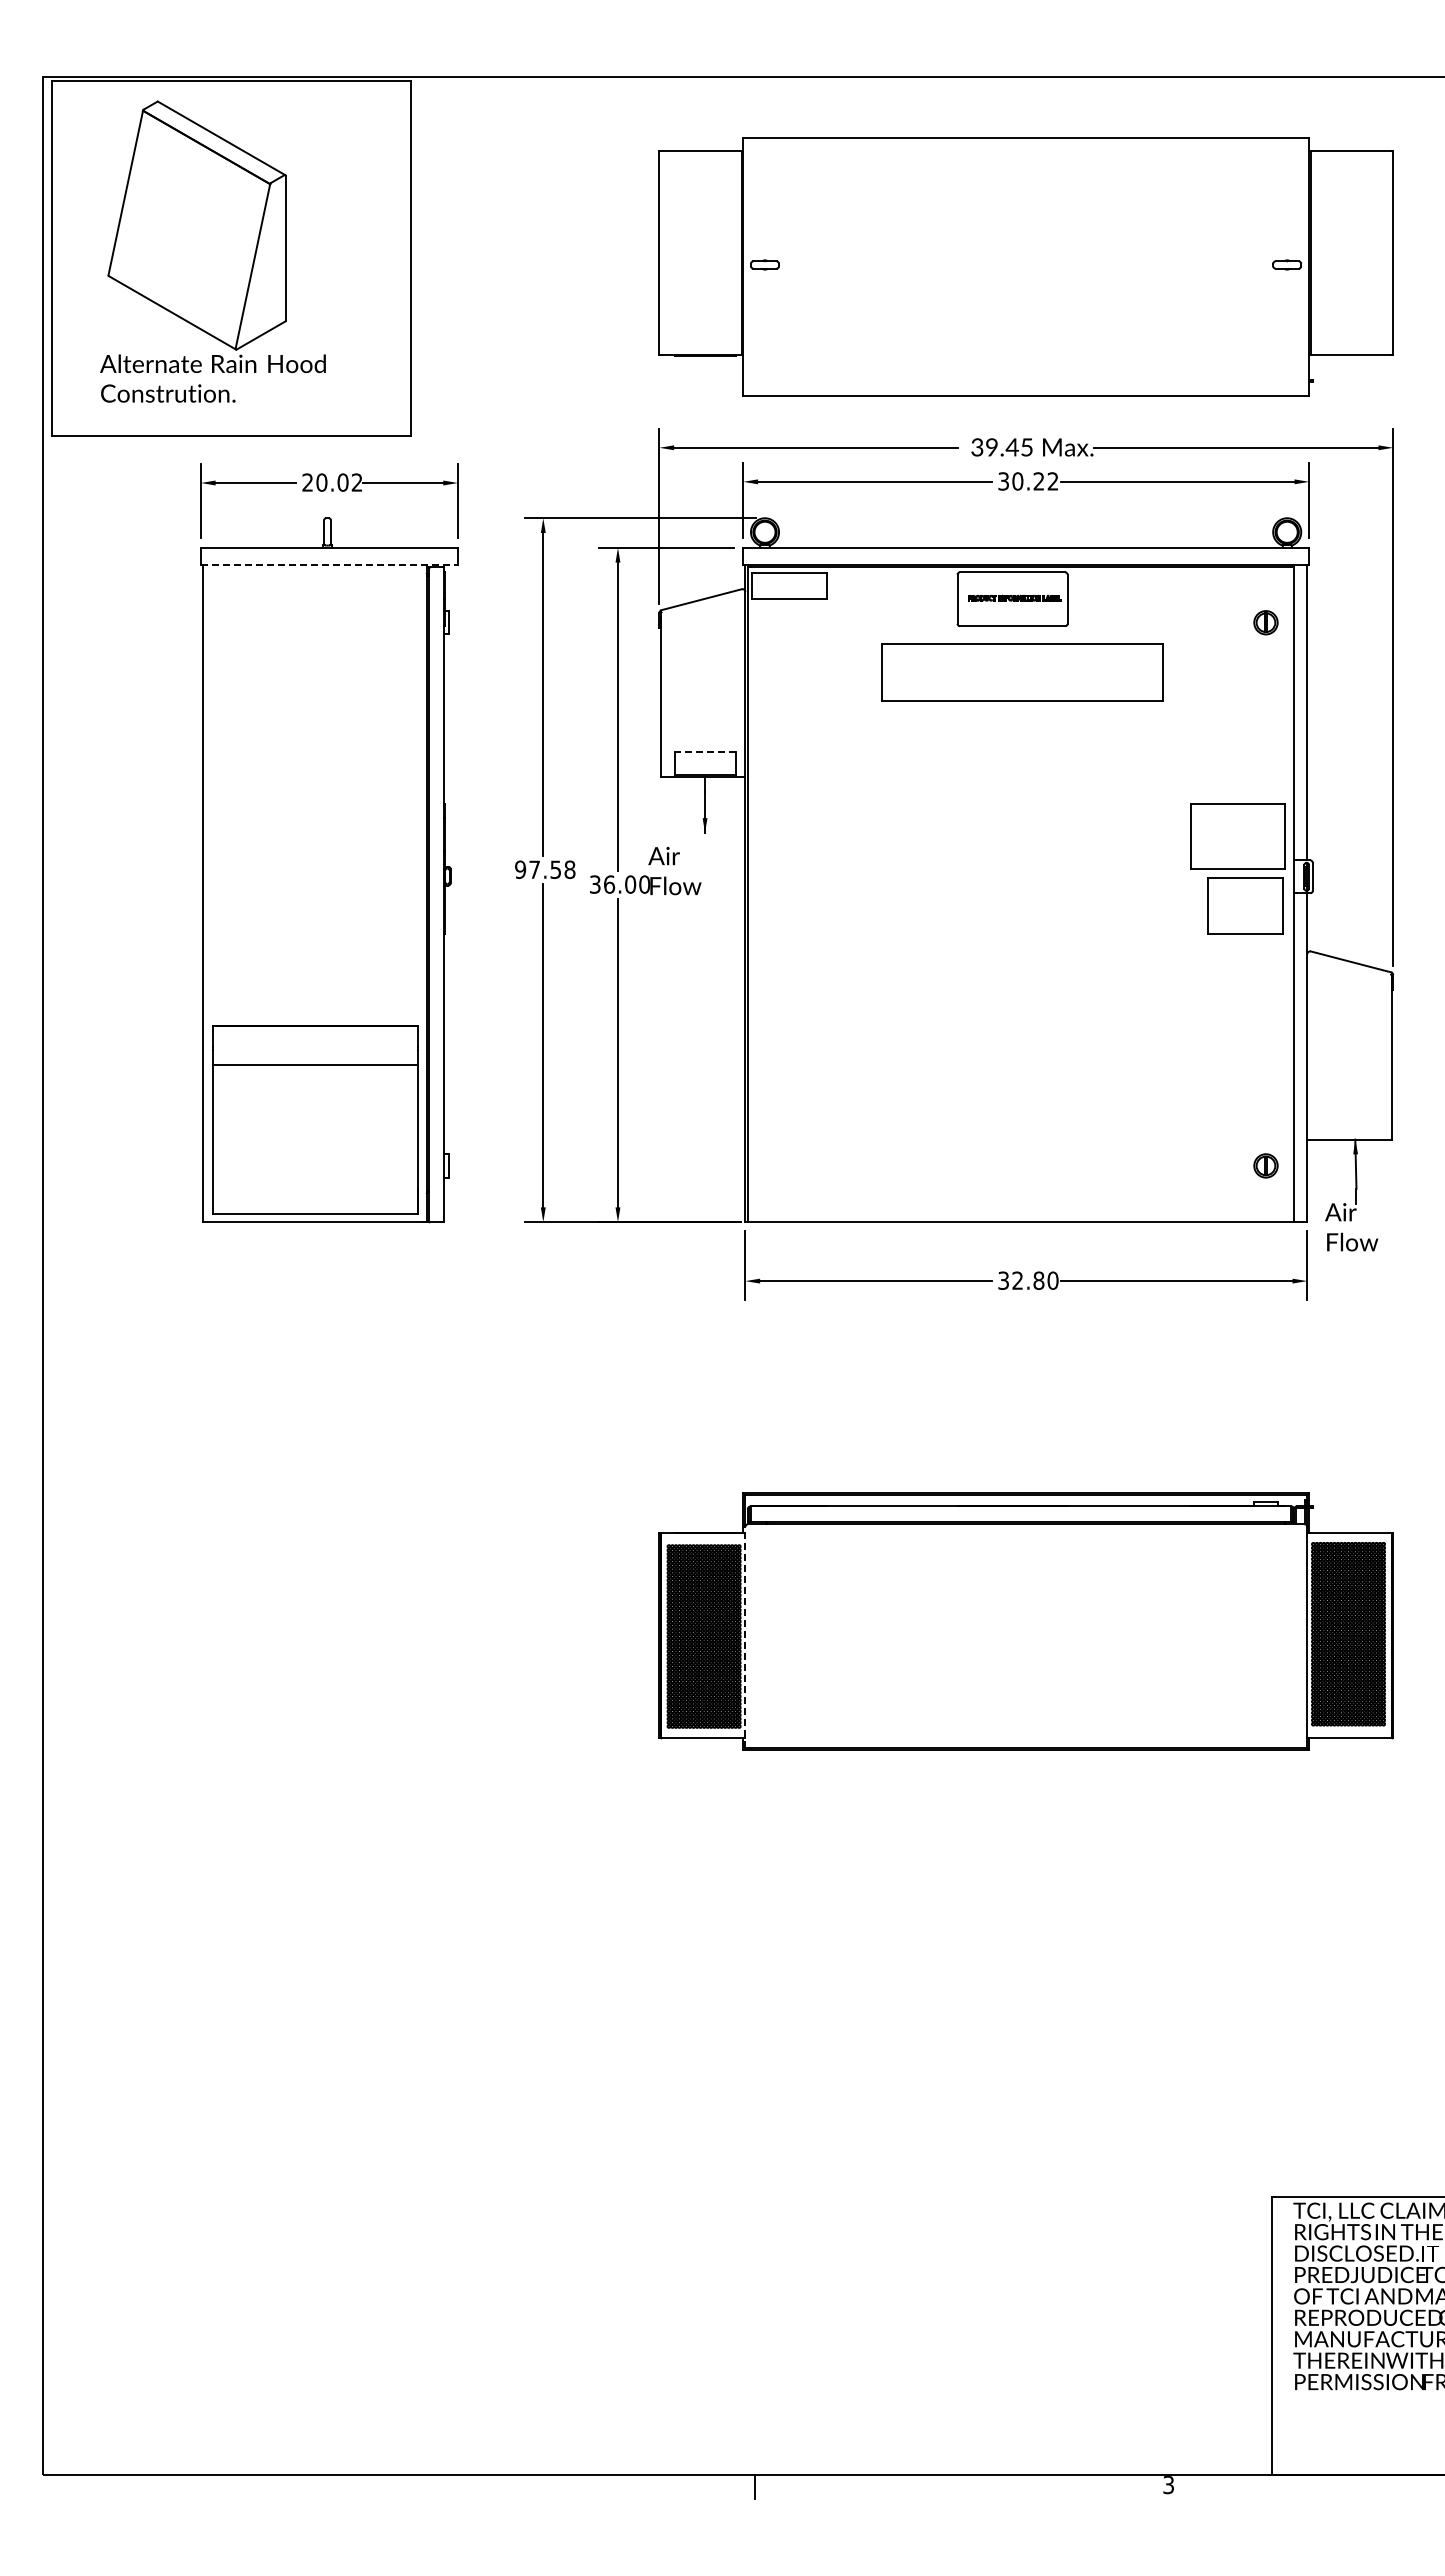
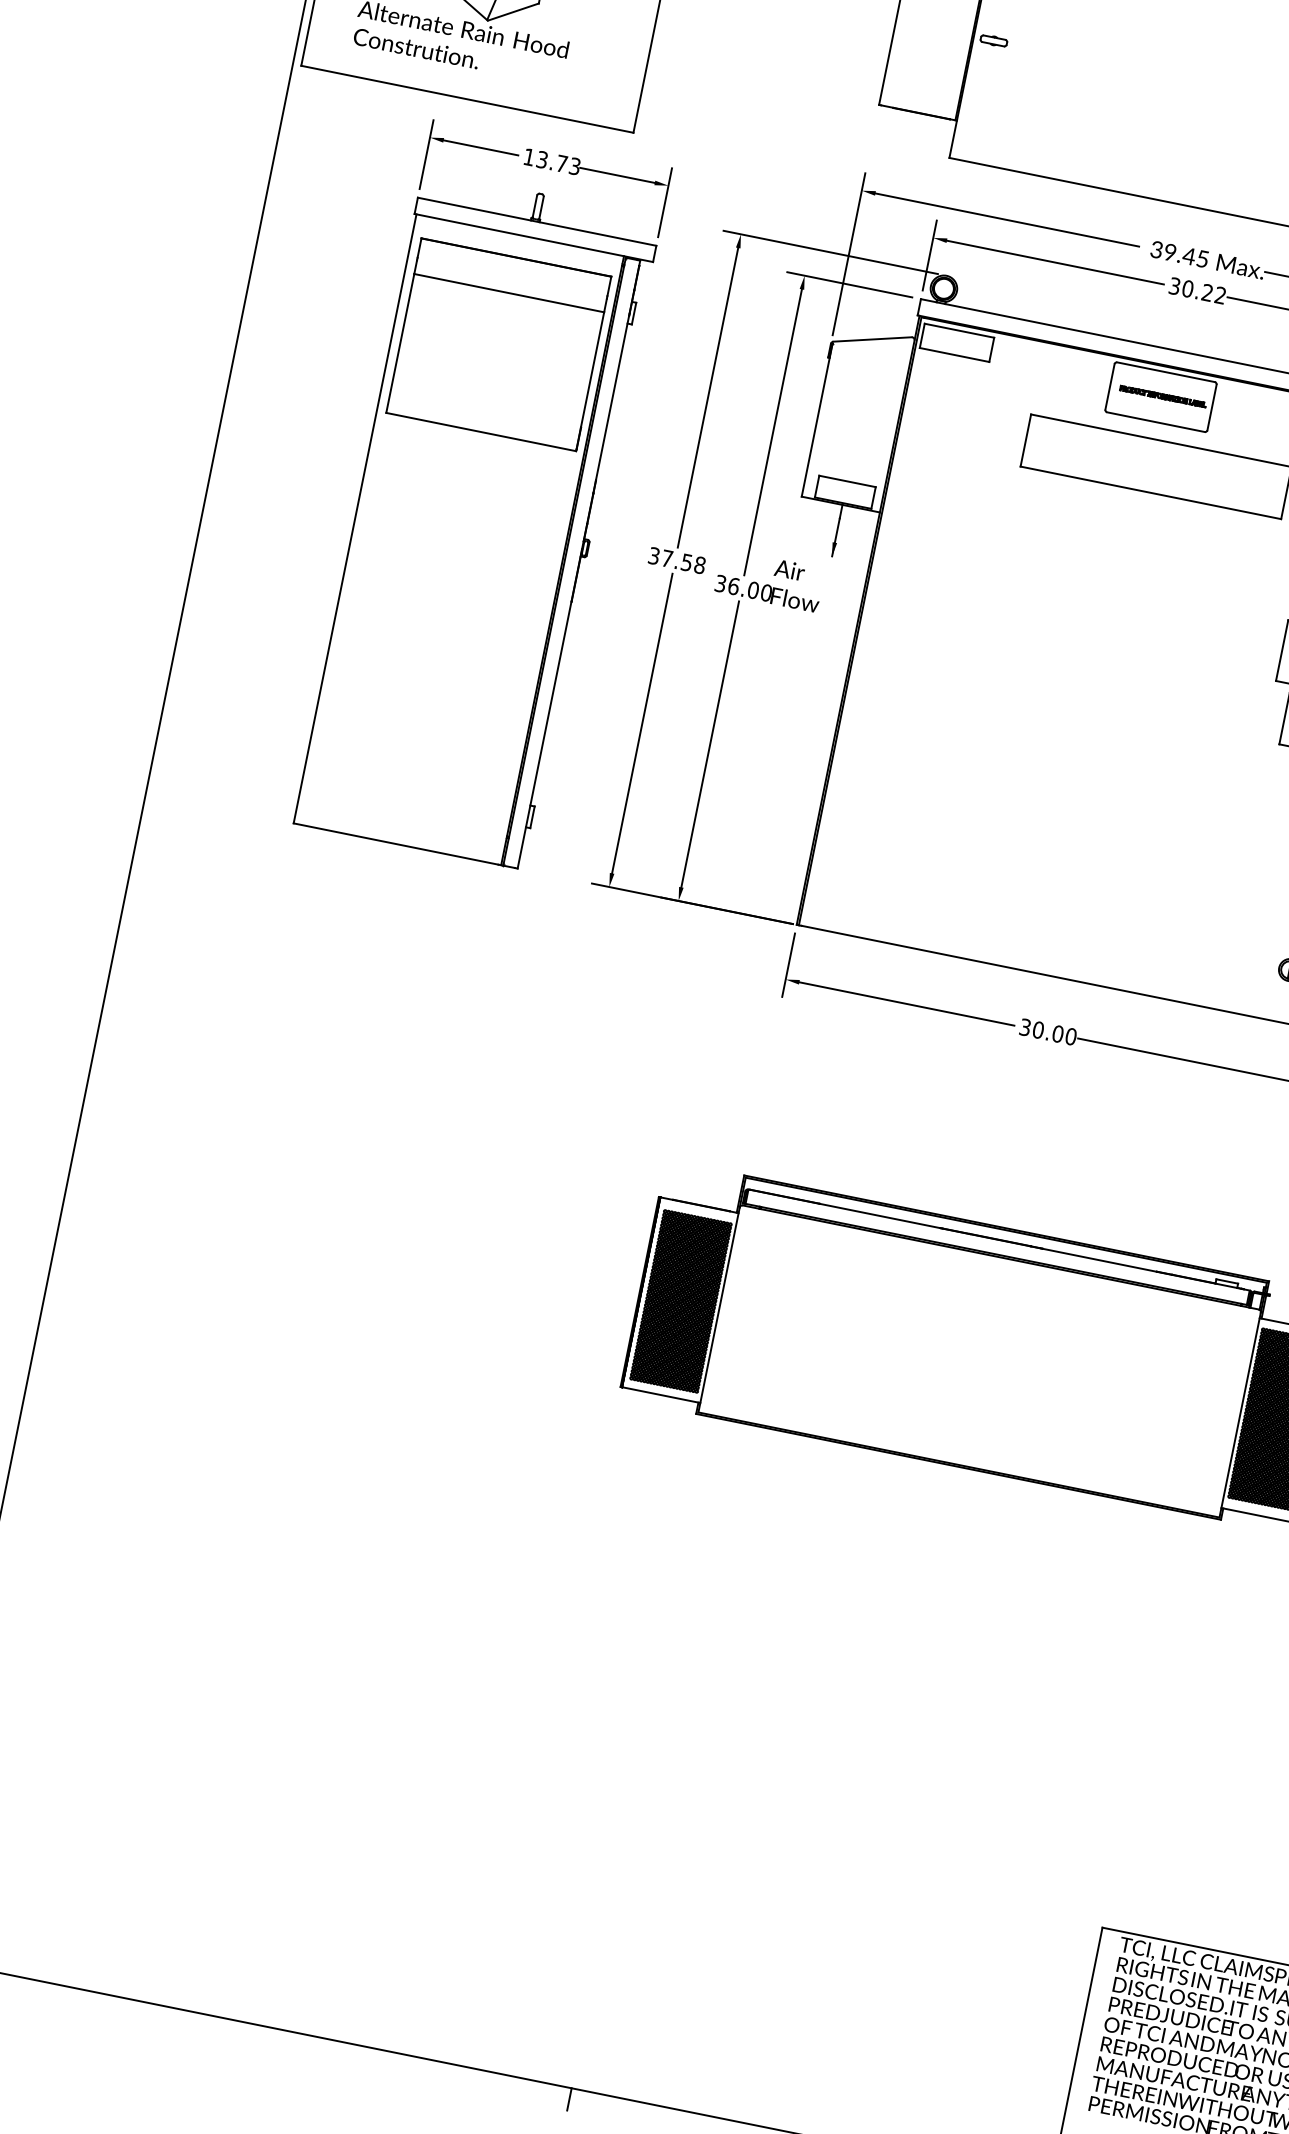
text: (332, 482) -> (552, 161), 20.02 -> 13.73
line: (329, 565) -> (533, 238), dashed -> solid
line: (704, 752) -> (846, 481), dashed -> solid
text: (520, 869) -> (654, 555), 97.58 -> 37.58
part: (315, 1119) -> (499, 344), moved
text: (1028, 1280) -> (1048, 1031), 32.80 -> 30.00
line: (745, 1637) -> (719, 1310), dashed -> solid

